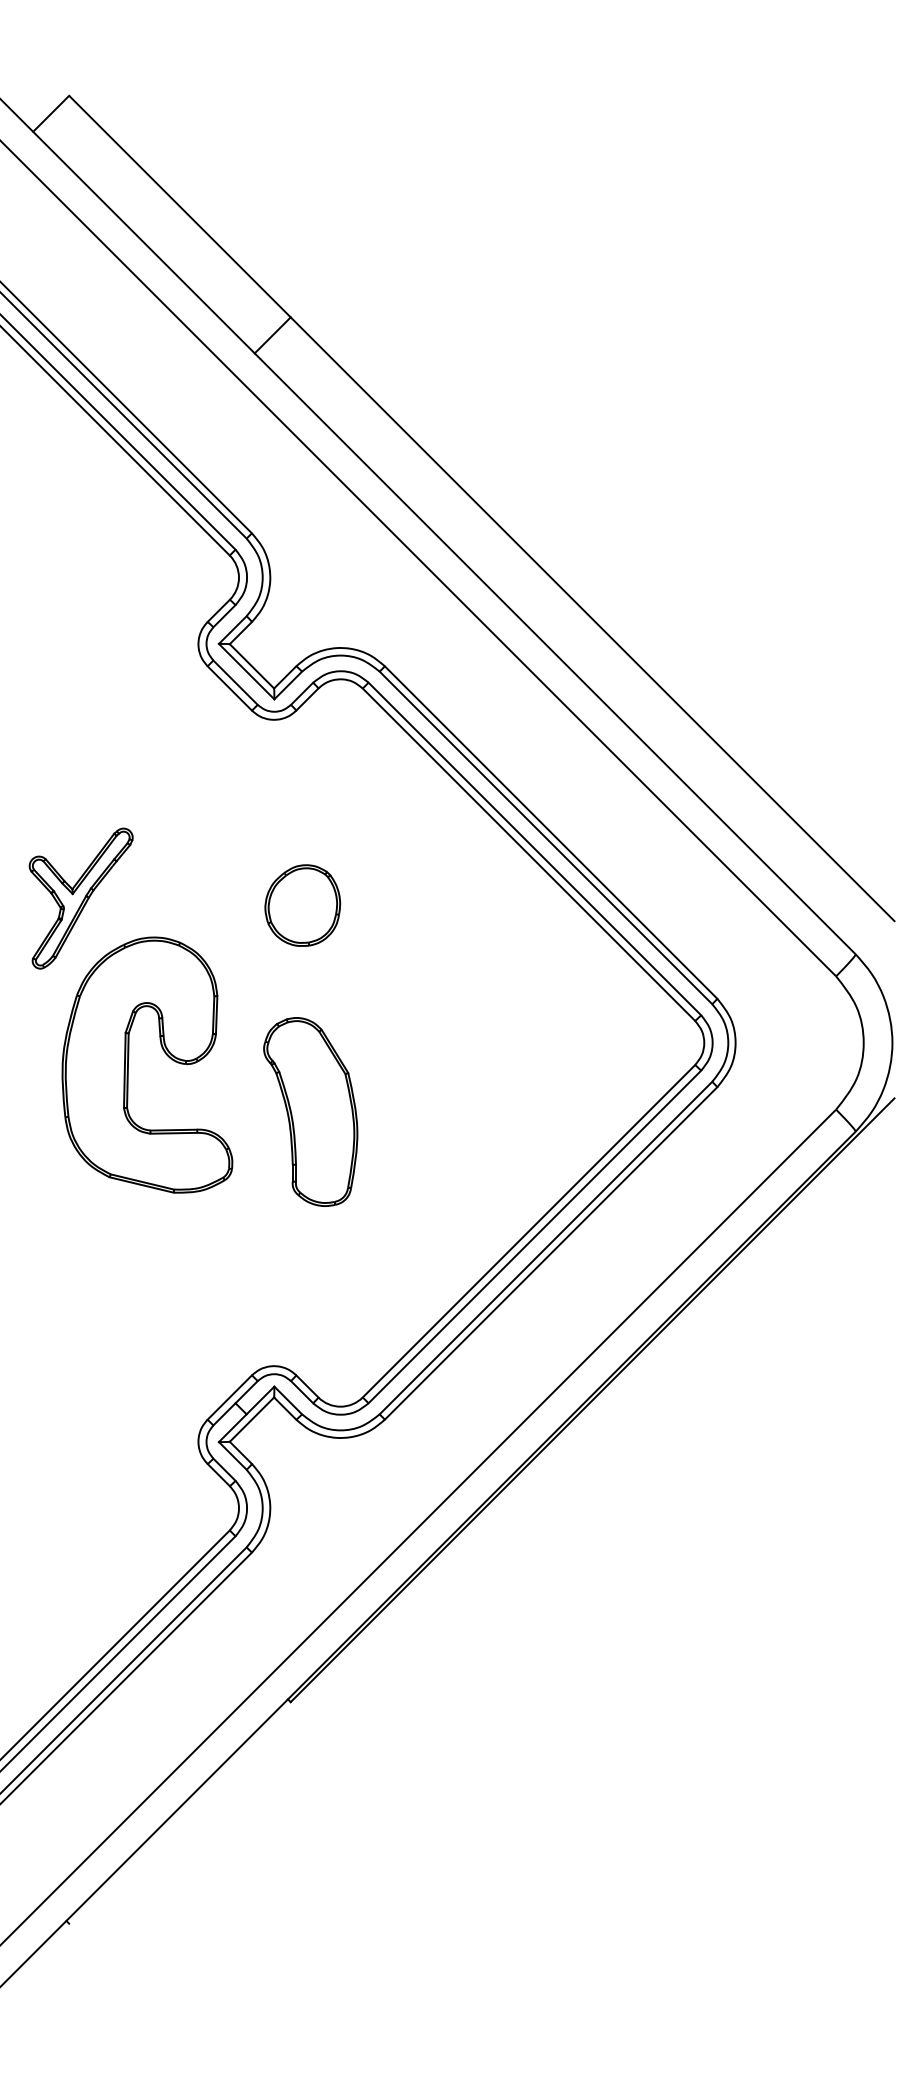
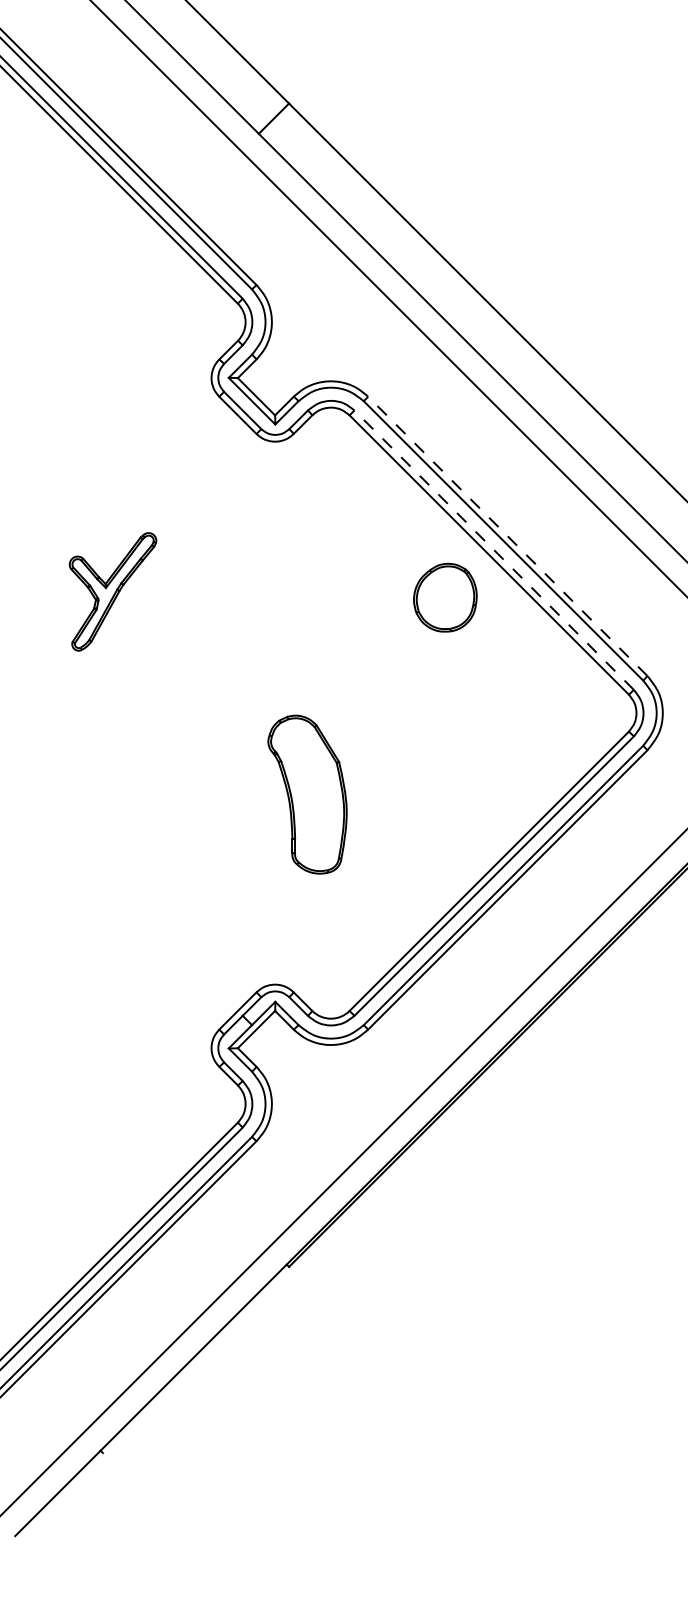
line: (550, 832) -> (507, 536), solid -> dashed
line: (534, 848) -> (493, 549), solid -> dashed
part: (302, 905) -> (445, 597), moved
part: (128, 1064) -> (152, 731), removed
part: (310, 1111) -> (307, 794), moved

